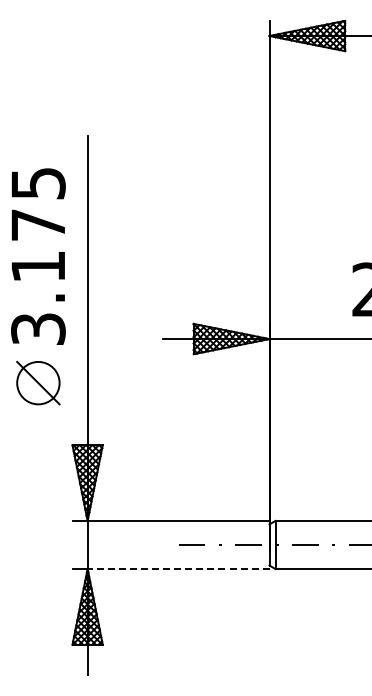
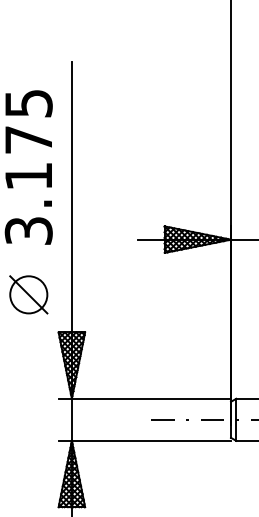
part: (38, 382) -> (28, 294), moved
line: (178, 569) -> (151, 441), dashed -> solid

